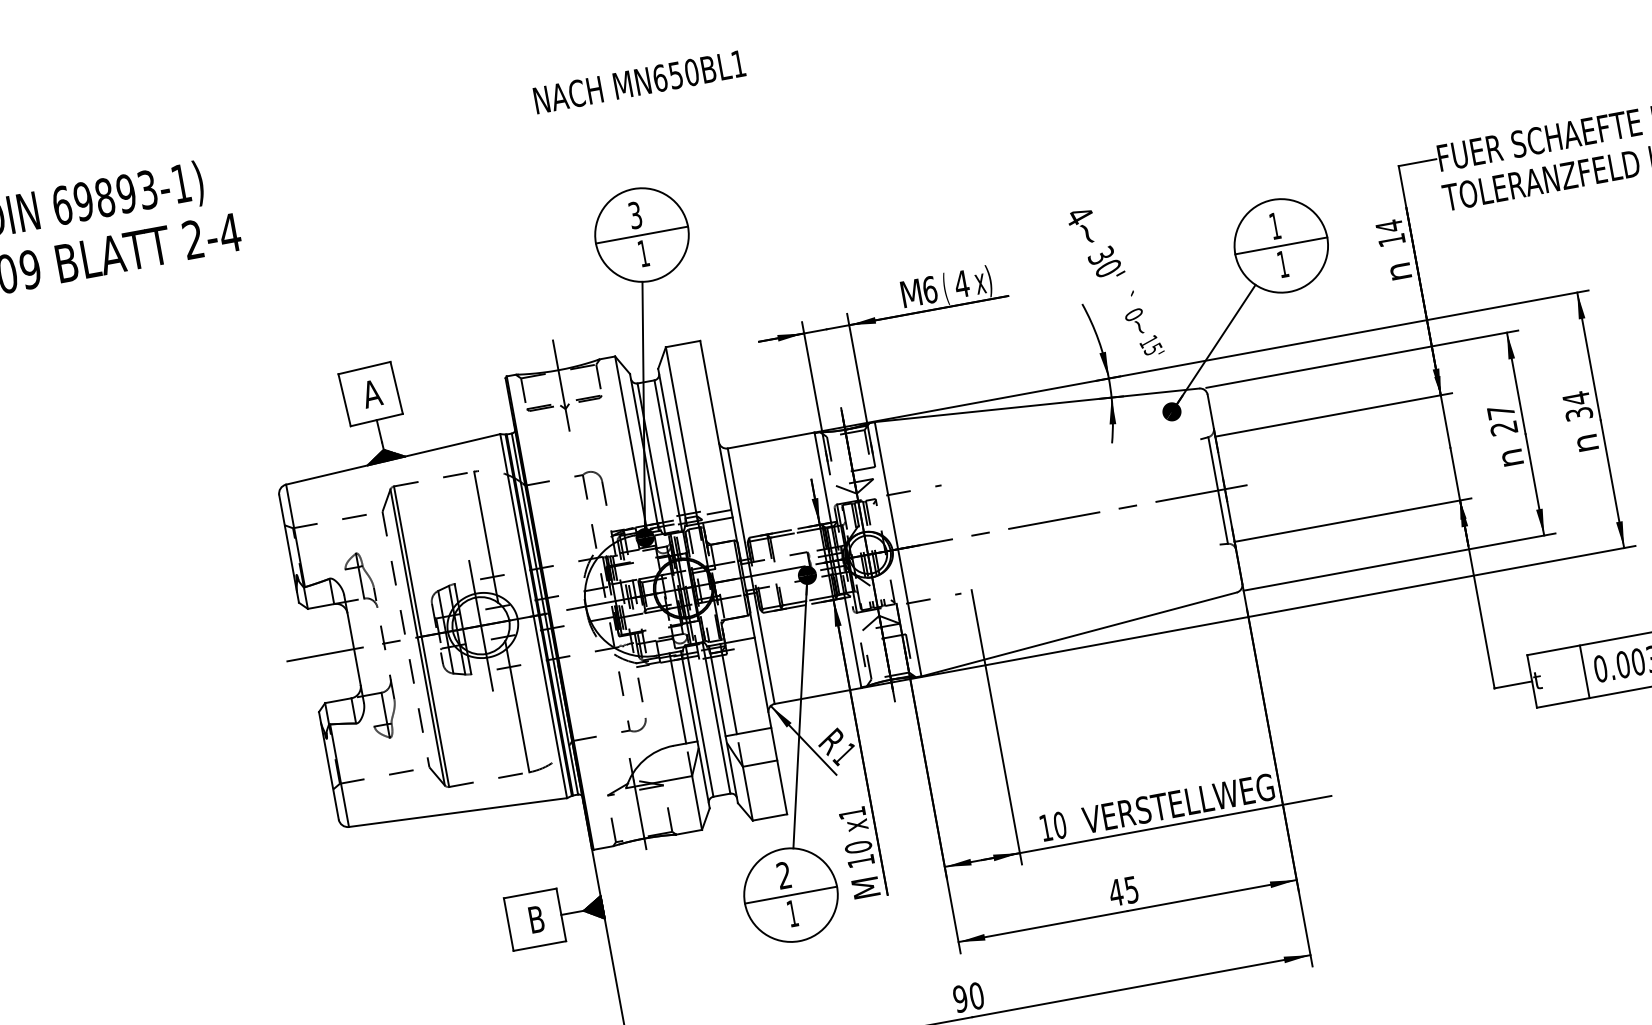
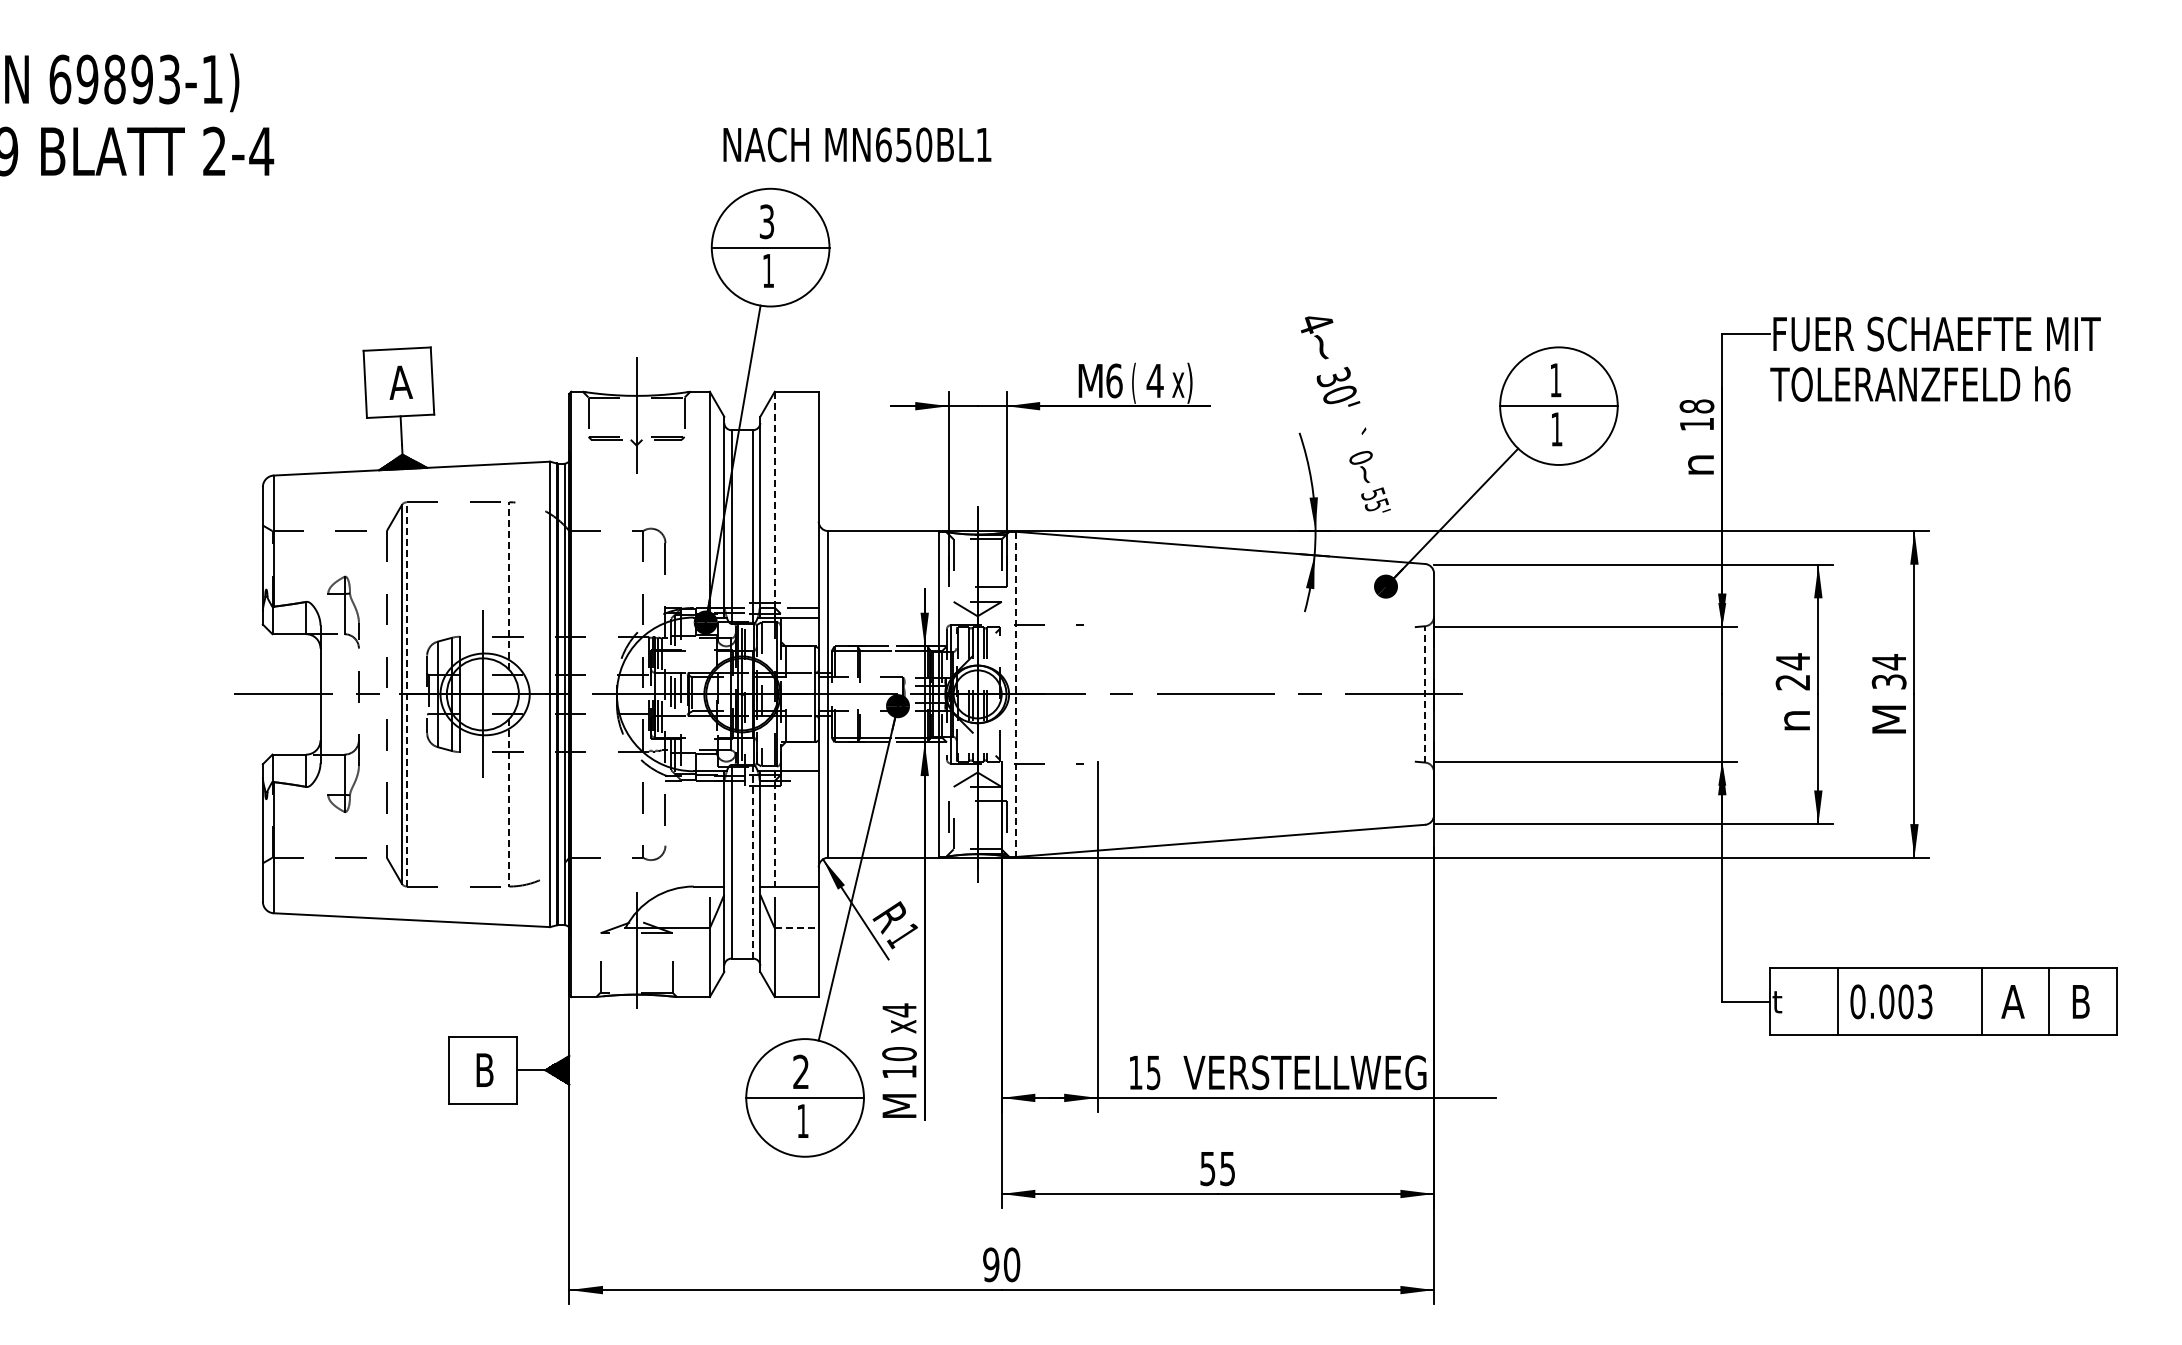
text: (639, 81) -> (857, 144), moved
text: (1388, 226) -> (1696, 406), 14 -> 18
text: (1148, 341) -> (1373, 494), 15' -> 55'
text: (1500, 412) -> (1792, 661), 27 -> 24
line: (681, 435) -> (774, 504), solid -> dashed
text: (1584, 443) -> (1888, 719), n -> M
line: (1218, 489) -> (1425, 693), solid -> dashed
line: (486, 537) -> (509, 586), solid -> dashed
line: (898, 549) -> (1016, 694), solid -> dashed
line: (421, 636) -> (406, 693), solid -> dashed
line: (728, 688) -> (774, 828), solid -> dashed
line: (677, 698) -> (709, 828), removed
line: (517, 706) -> (509, 802), solid -> dashed
line: (716, 717) -> (753, 861), solid -> dashed
line: (759, 763) -> (796, 928), solid -> dashed
text: (852, 813) -> (899, 1010), x1 -> x4
text: (1059, 825) -> (1153, 1072), 10 -> 15
text: (1116, 893) -> (1207, 1169), 45 -> 55

